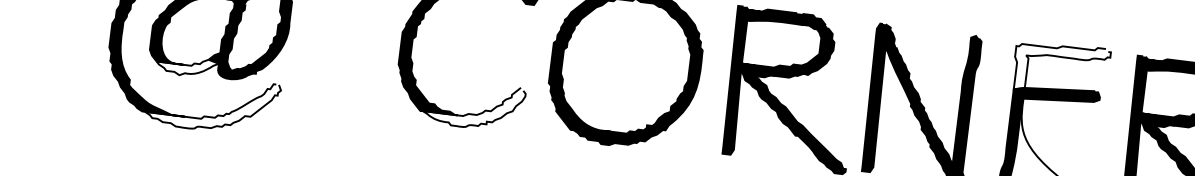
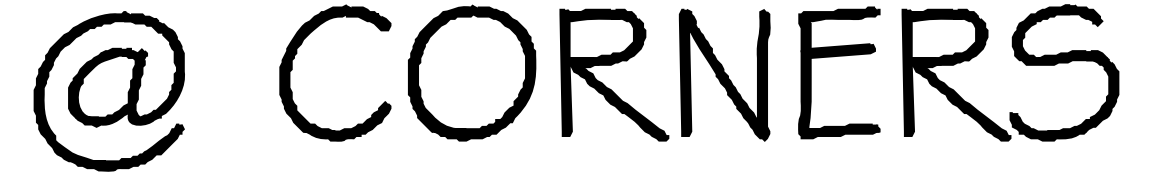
fill: (186, 66) -> (101, 118), added
fill: (1061, 69) -> (839, 29), added
fill: (212, 103) -> (127, 147), added
fill: (472, 104) -> (346, 120), added

